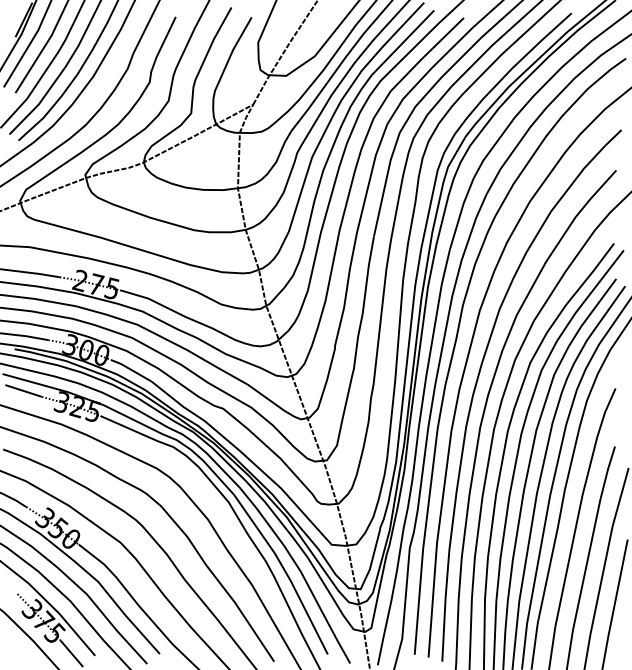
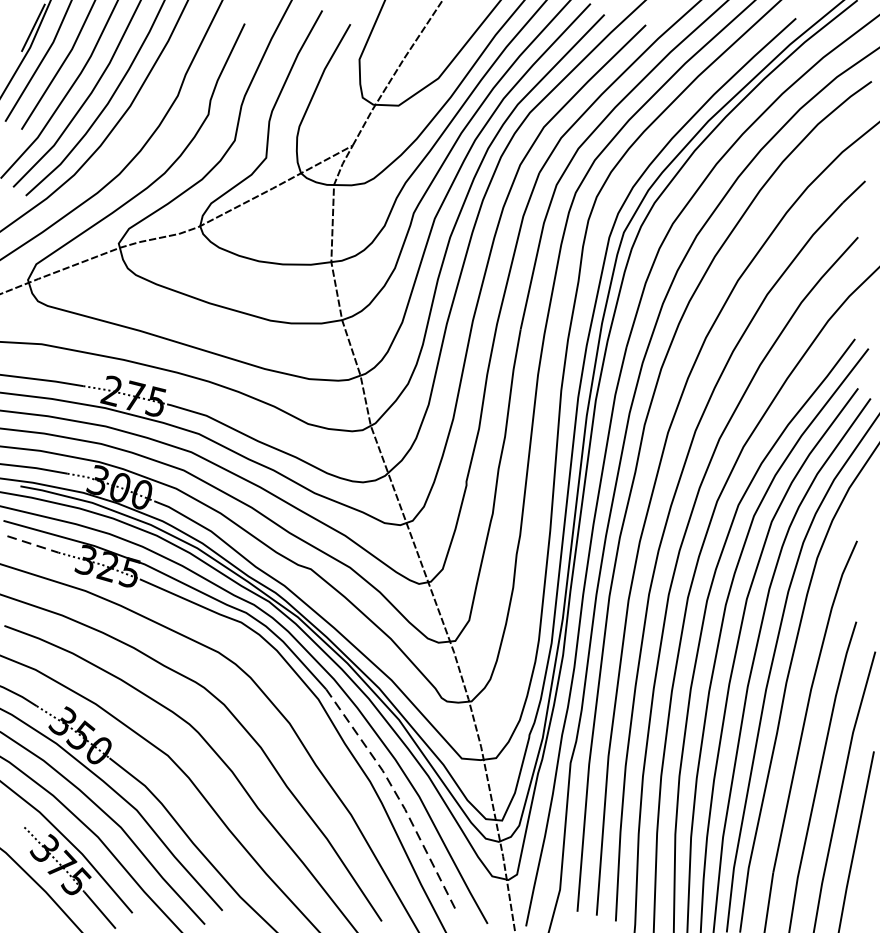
line: (24, 391) -> (34, 545), solid -> dashed
line: (285, 571) -> (397, 795), solid -> dashed

